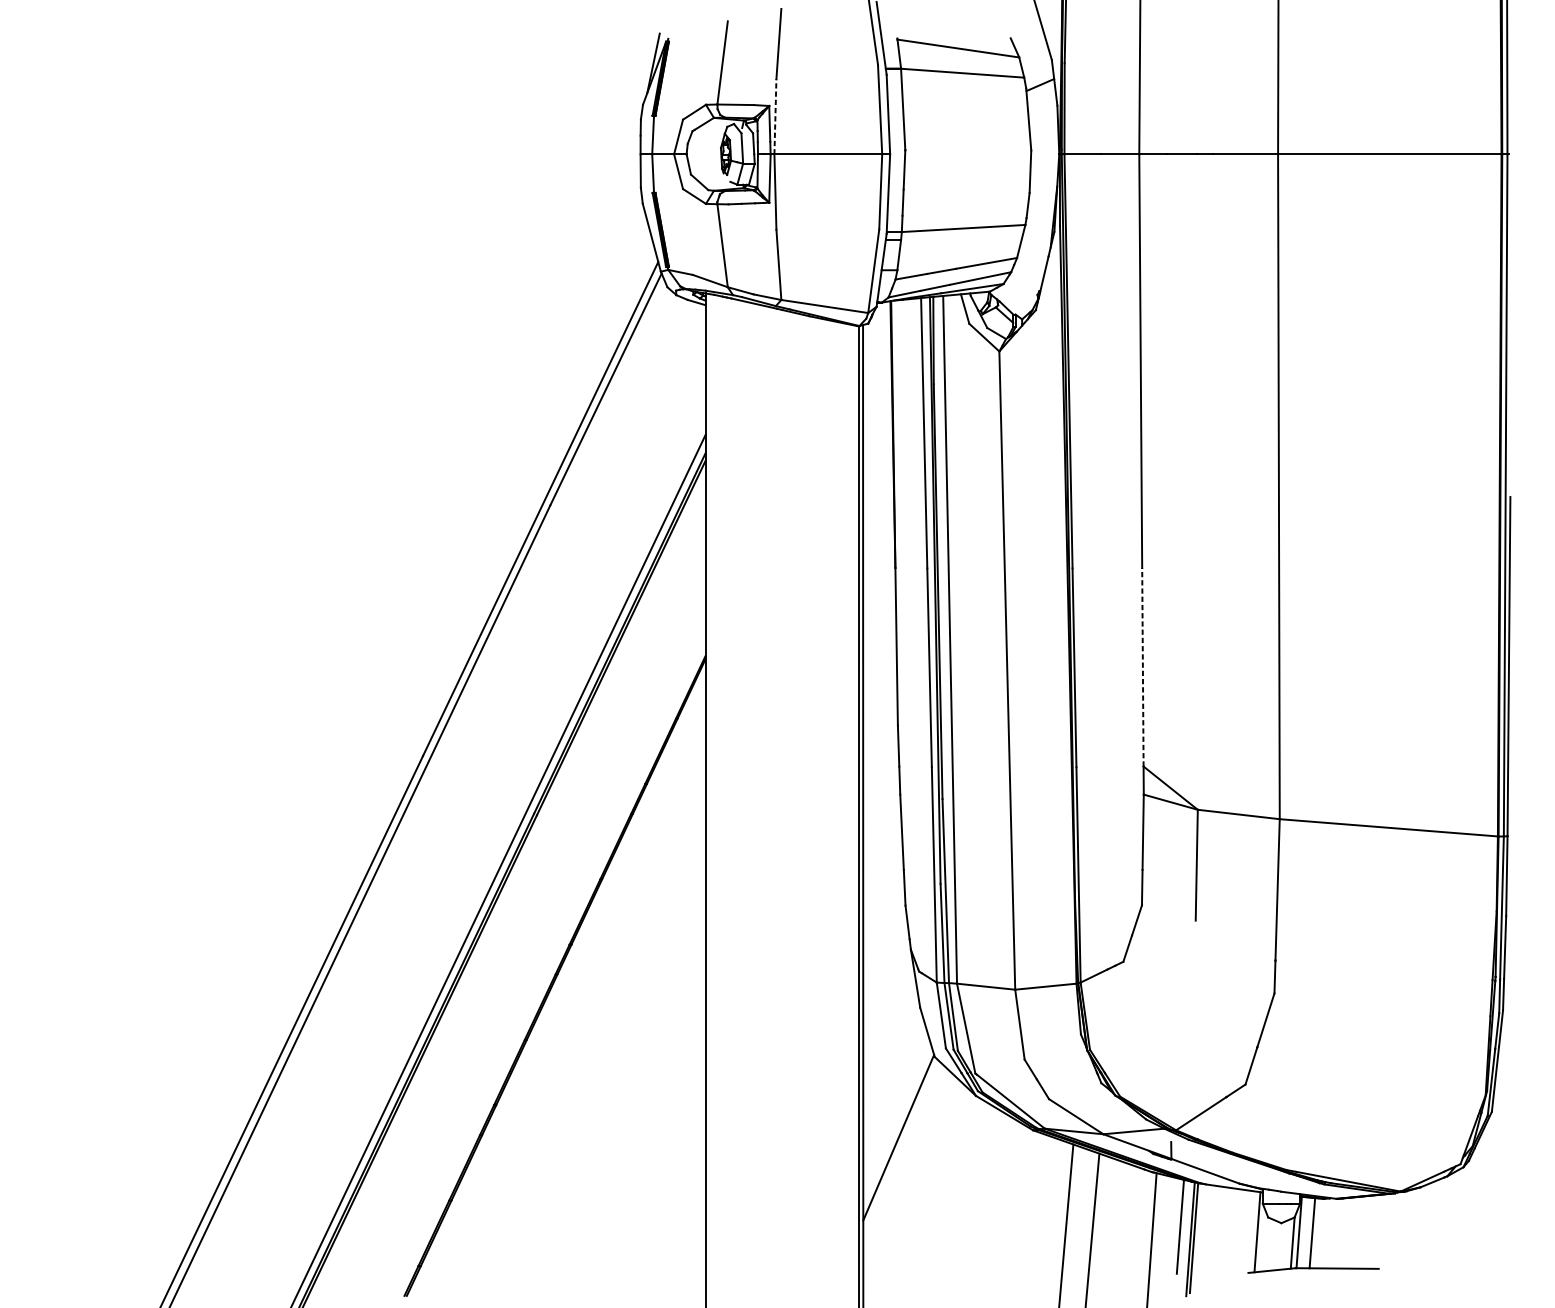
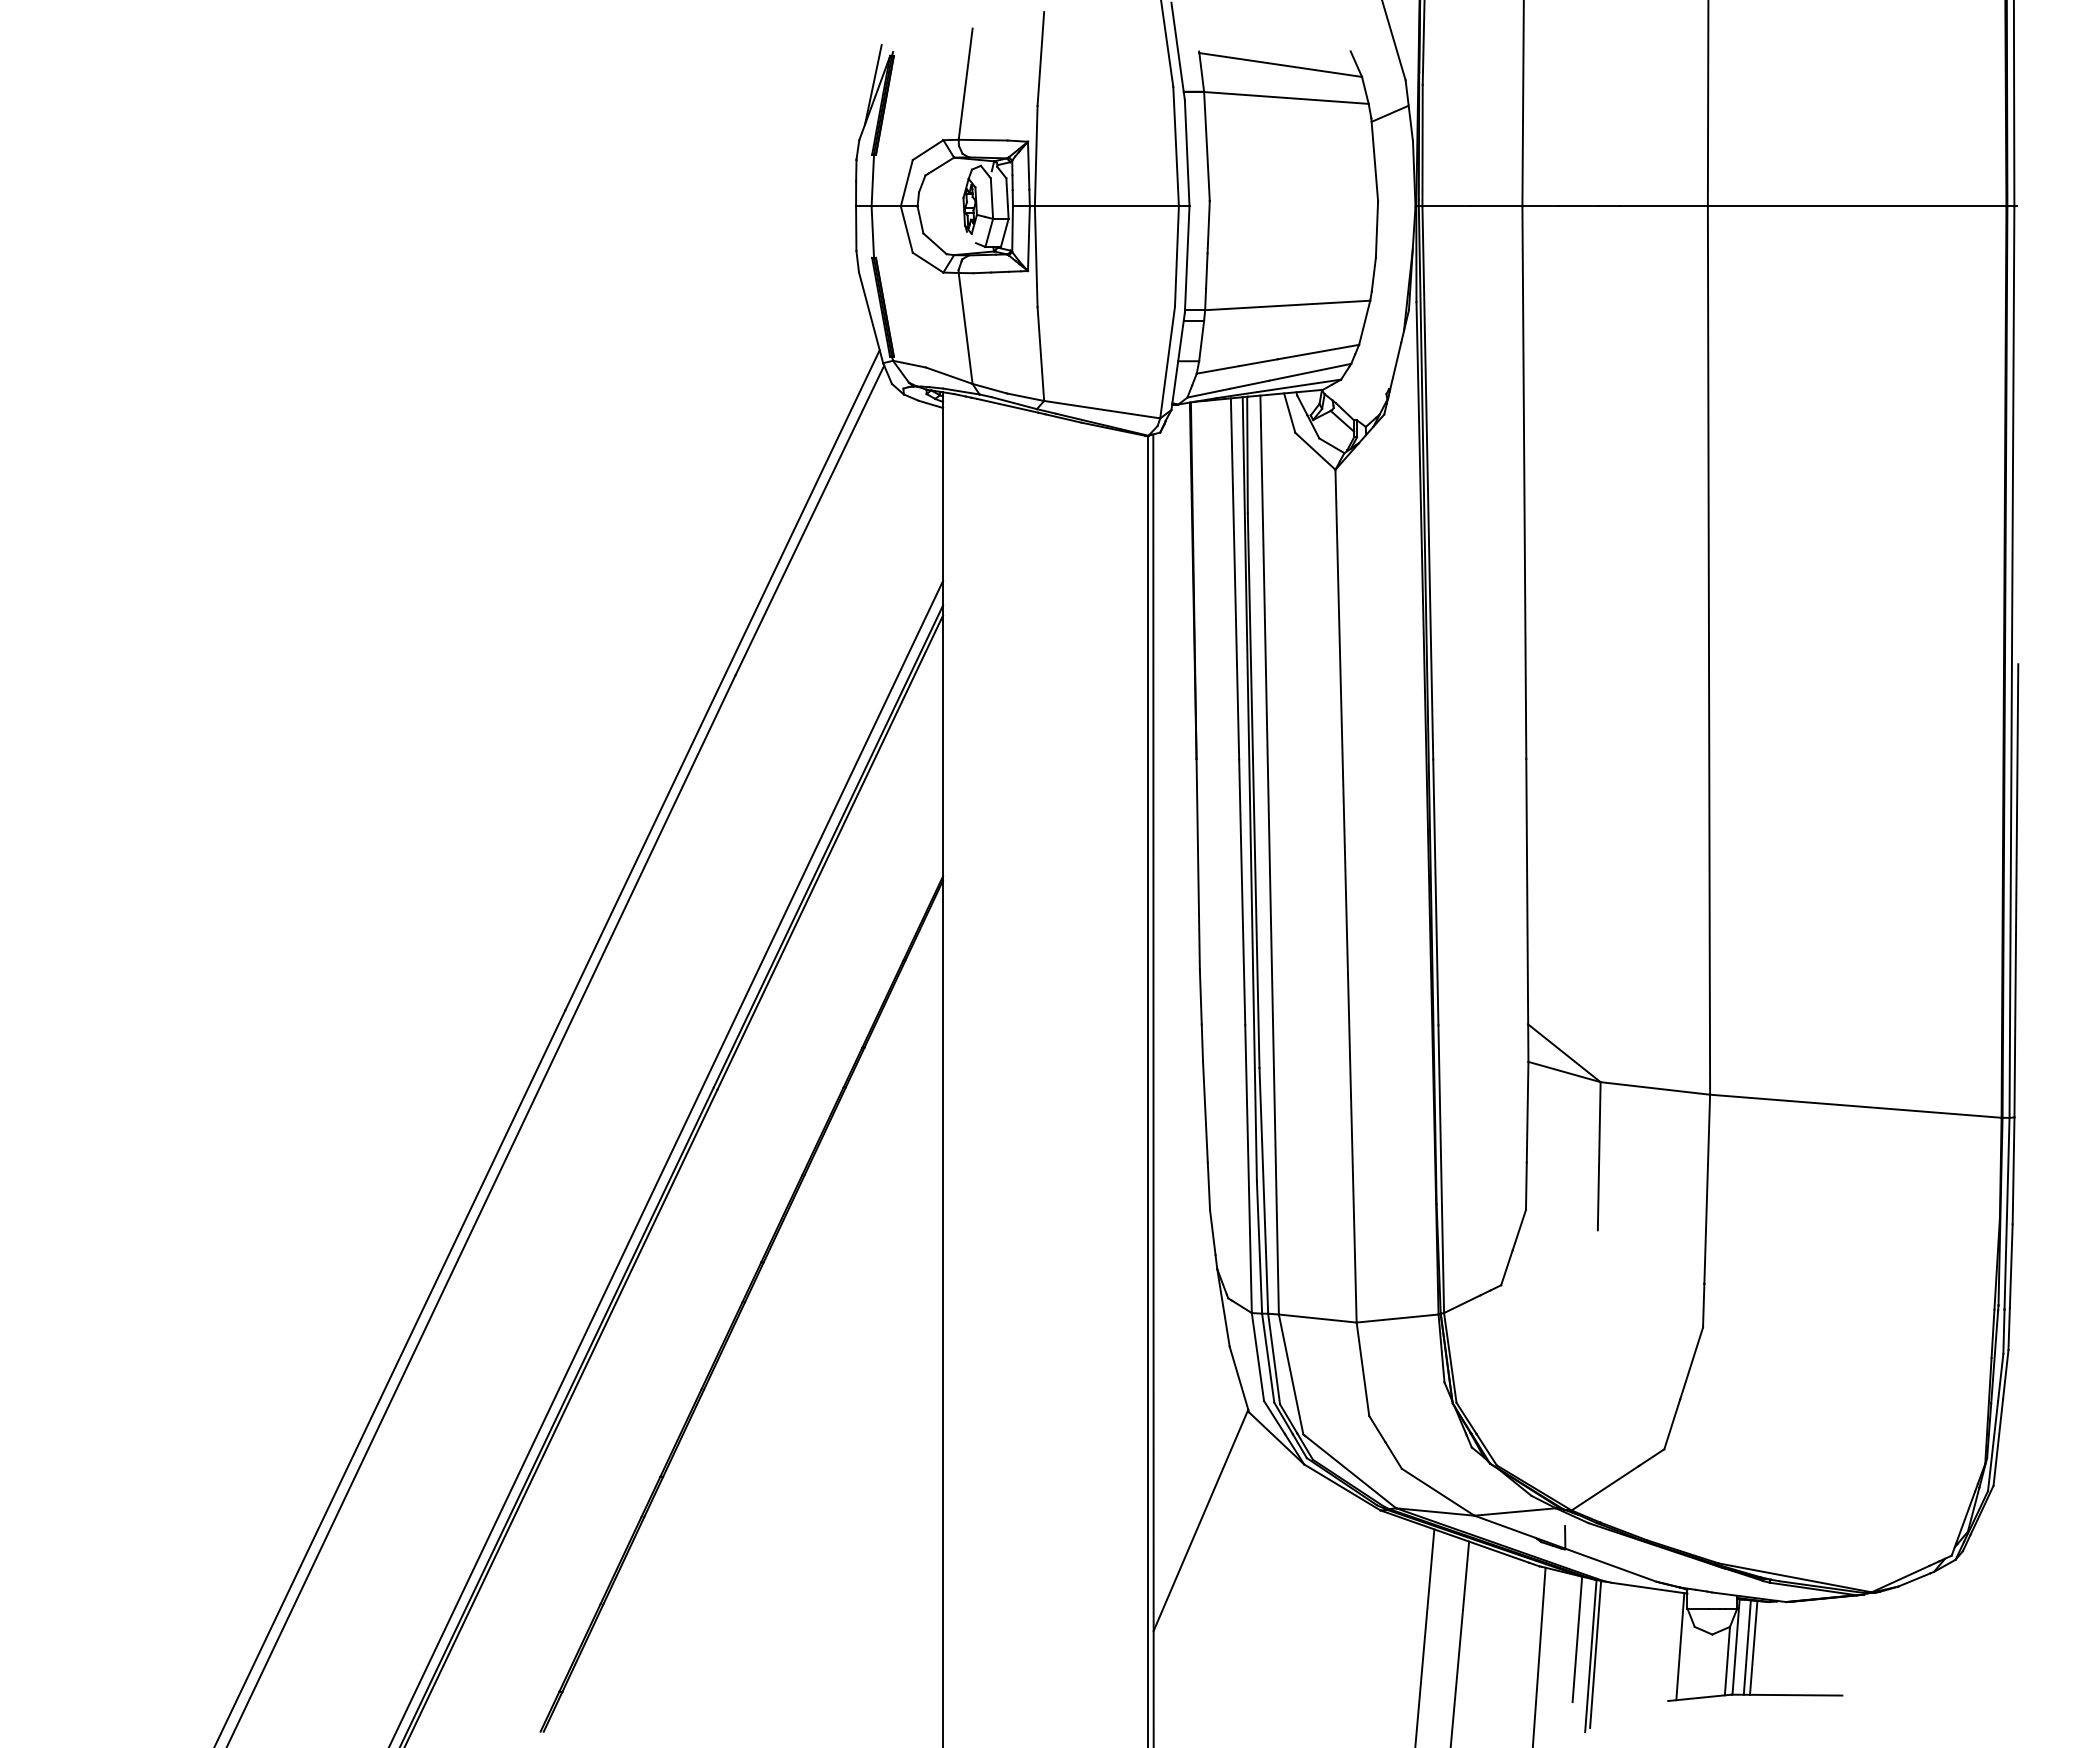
line: (775, 116) -> (1036, 155), dashed -> solid
line: (1143, 667) -> (1527, 891), dashed -> solid
line: (1306, 1232) -> (1746, 1647), added

